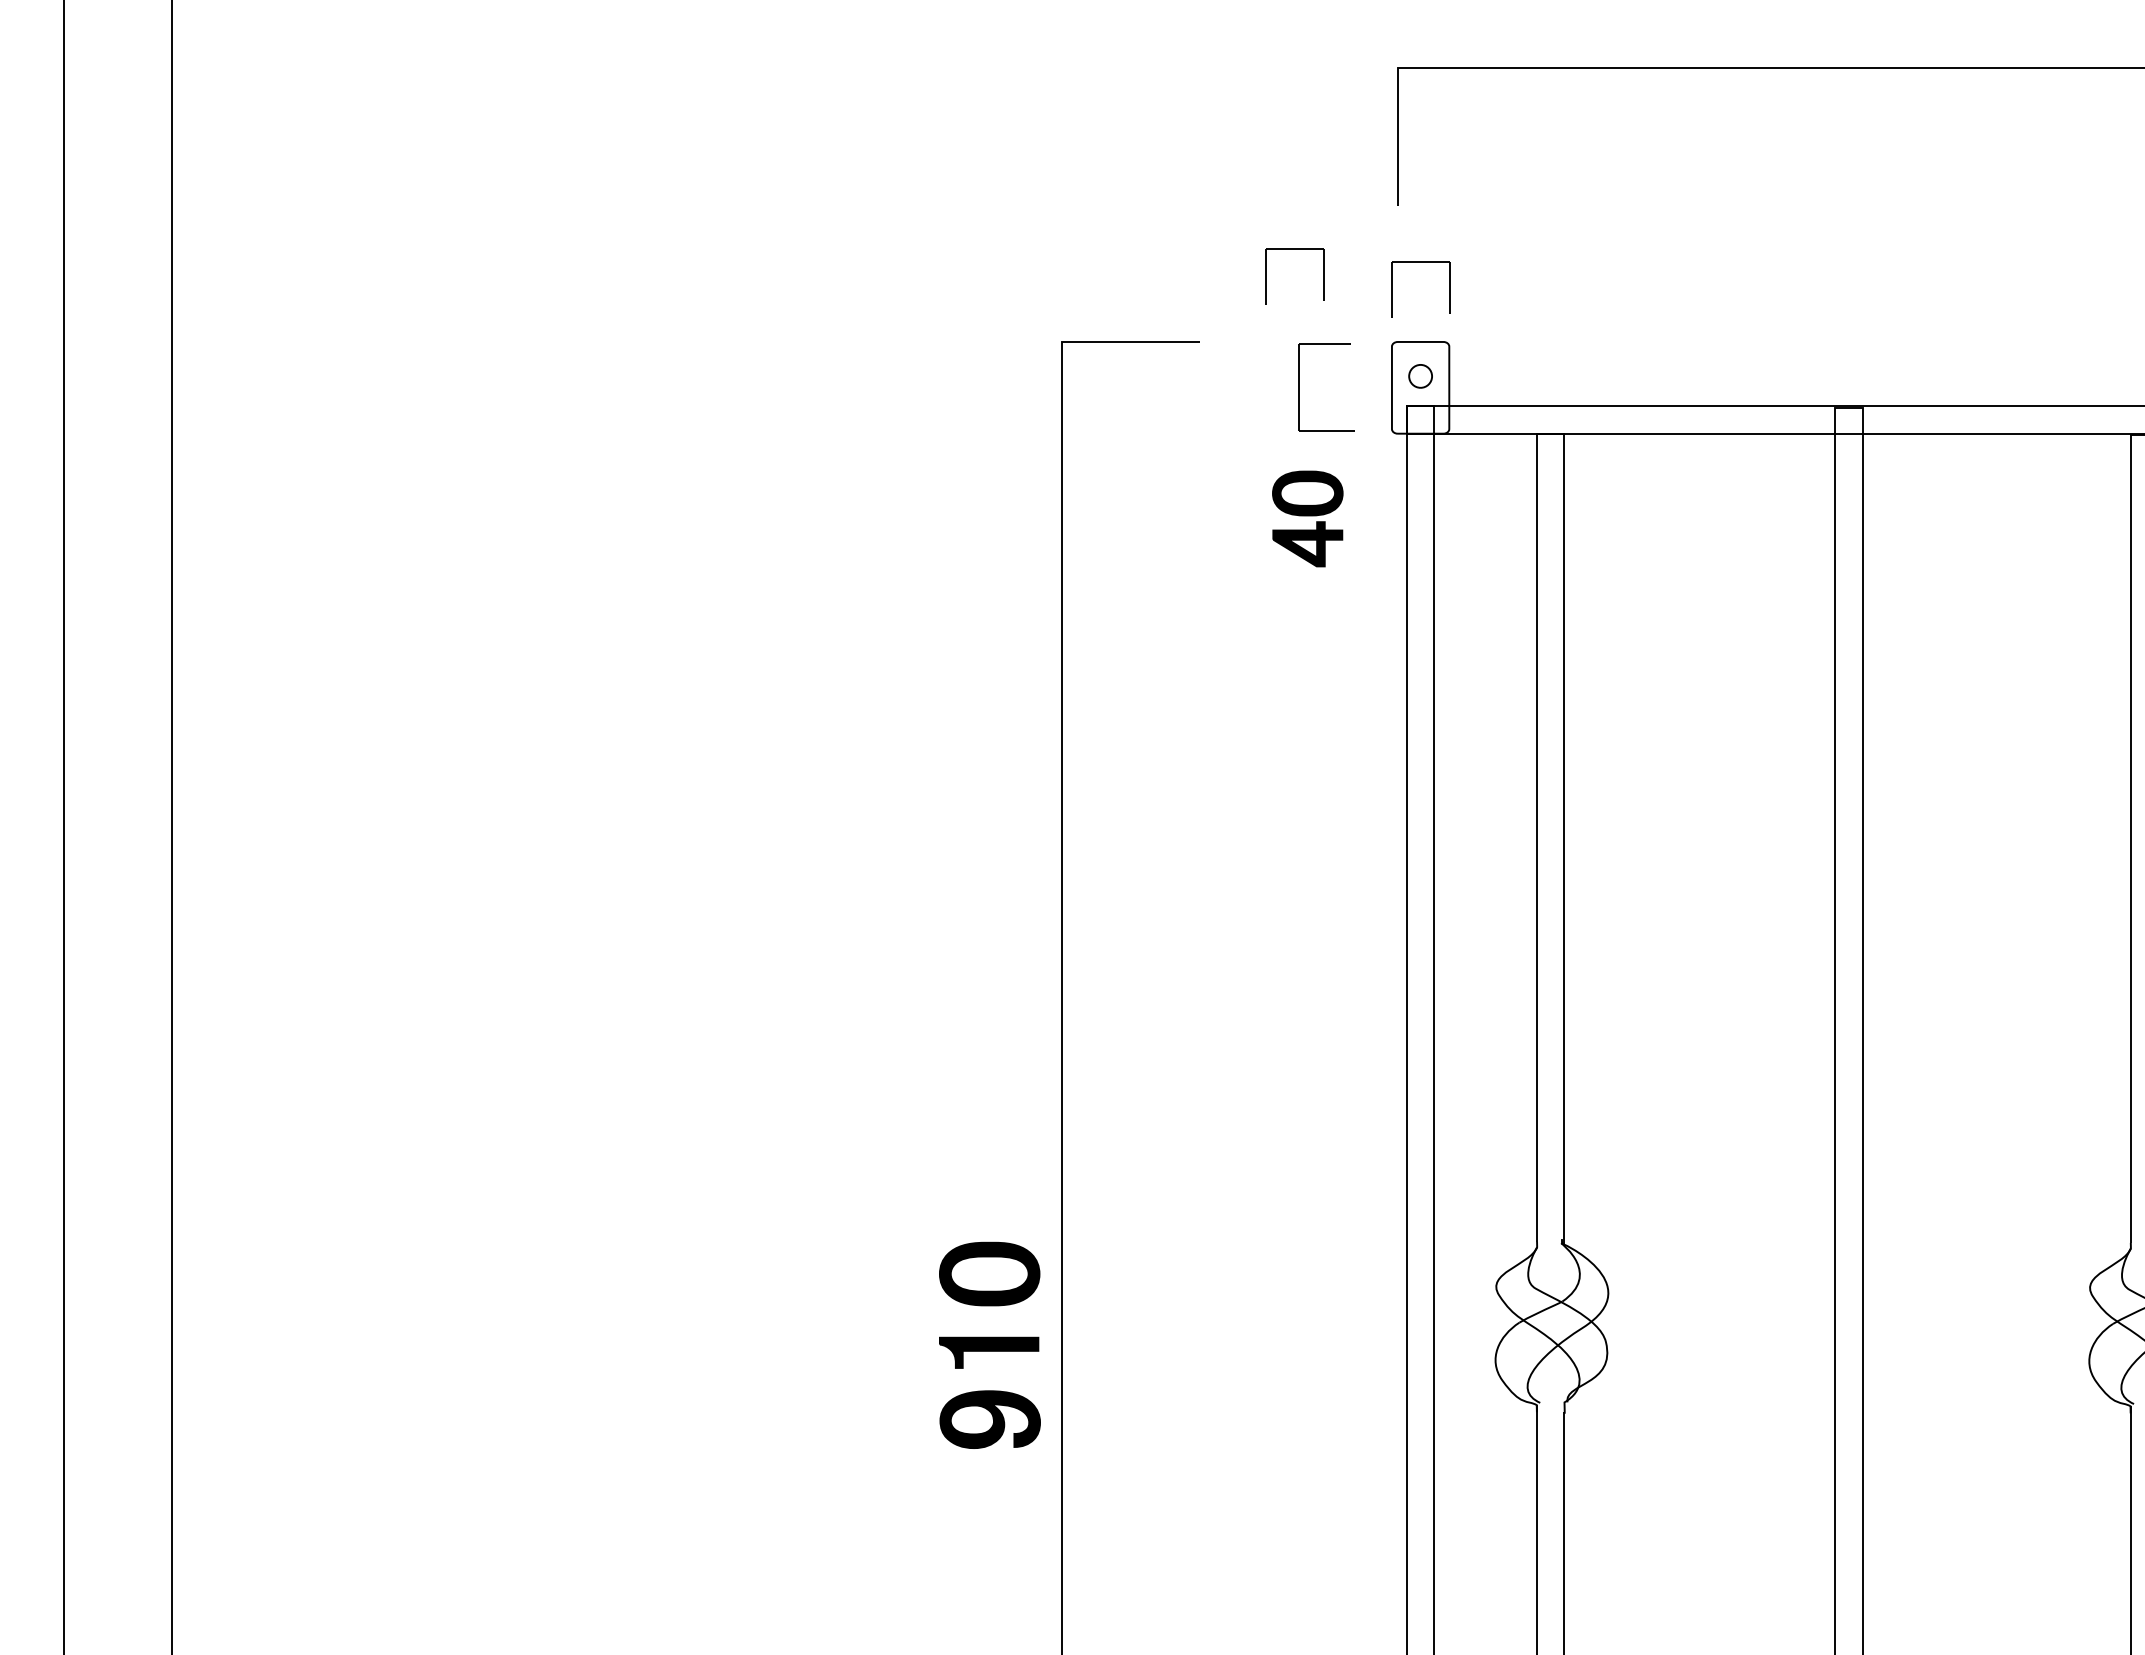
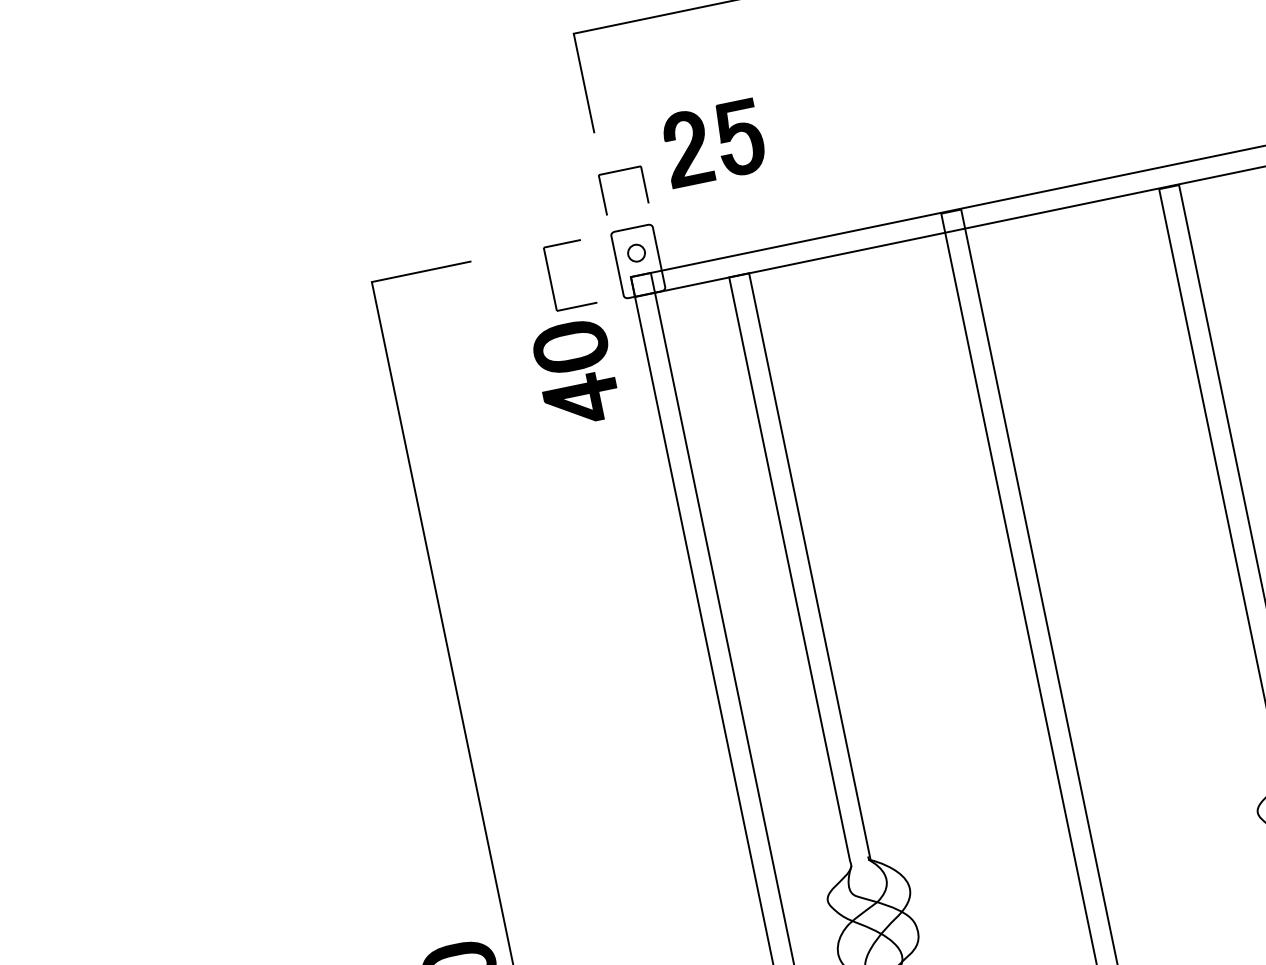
part: (1294, 249) -> (526, 180), removed
part: (1562, 252) -> (720, 142), added
part: (1307, 518) -> (575, 373), size x1.43

